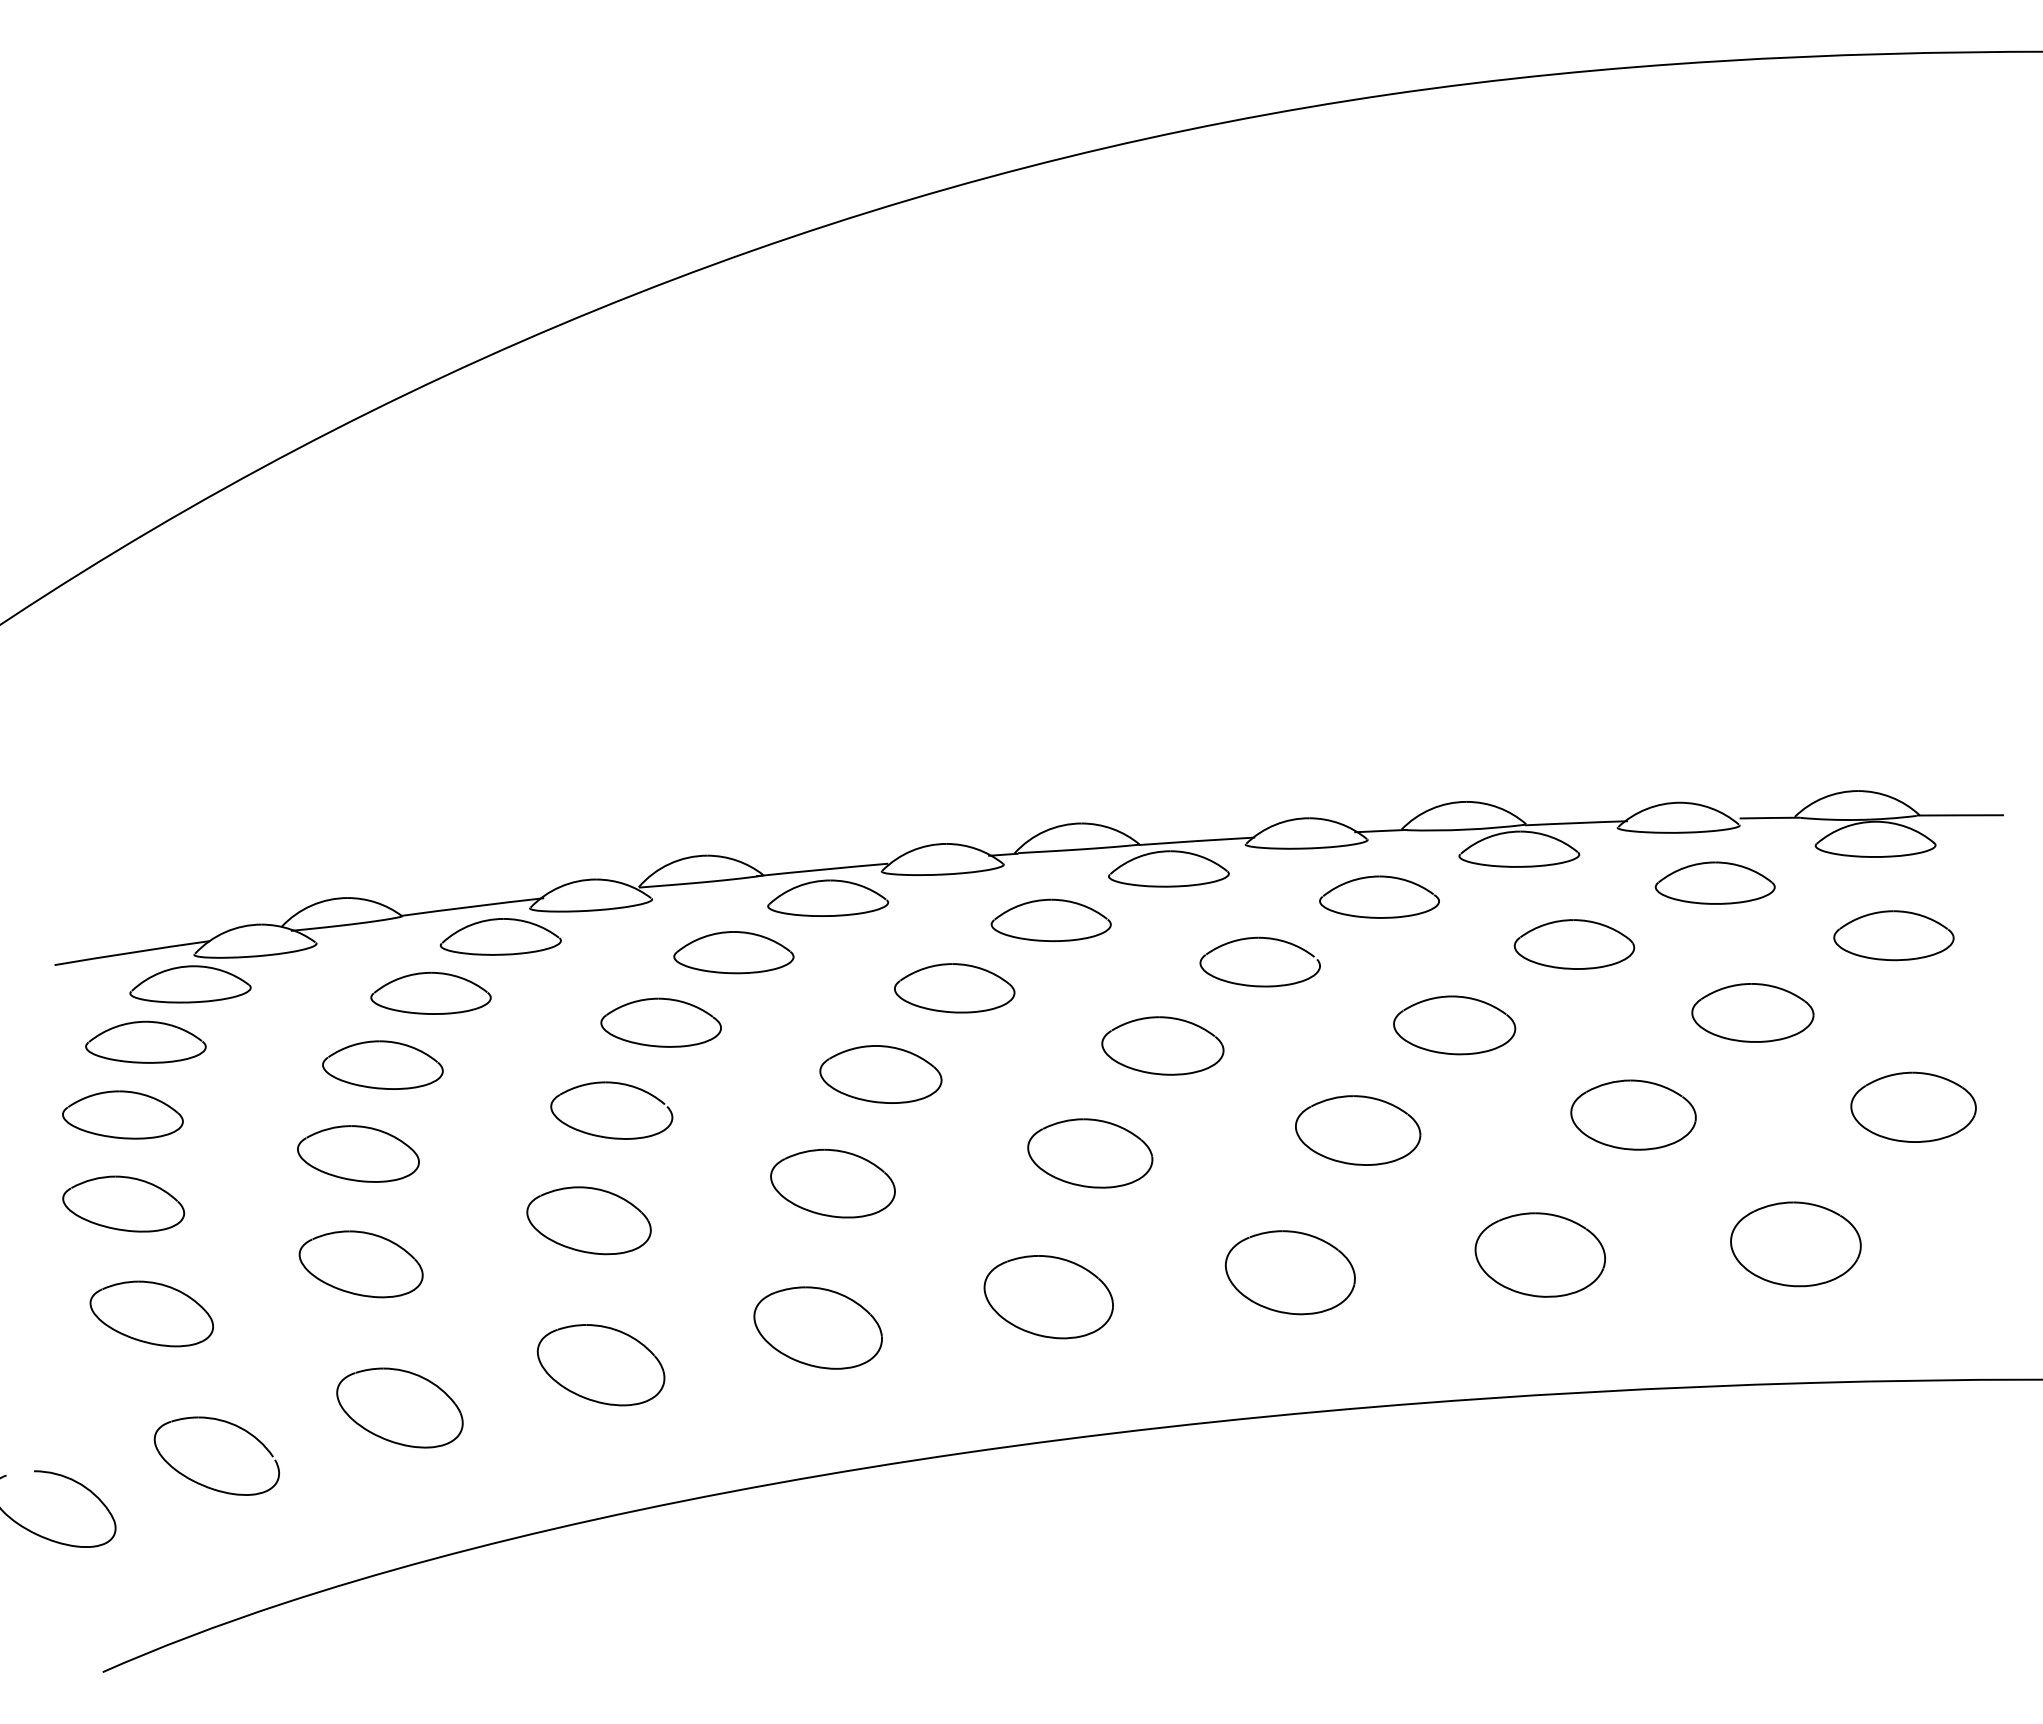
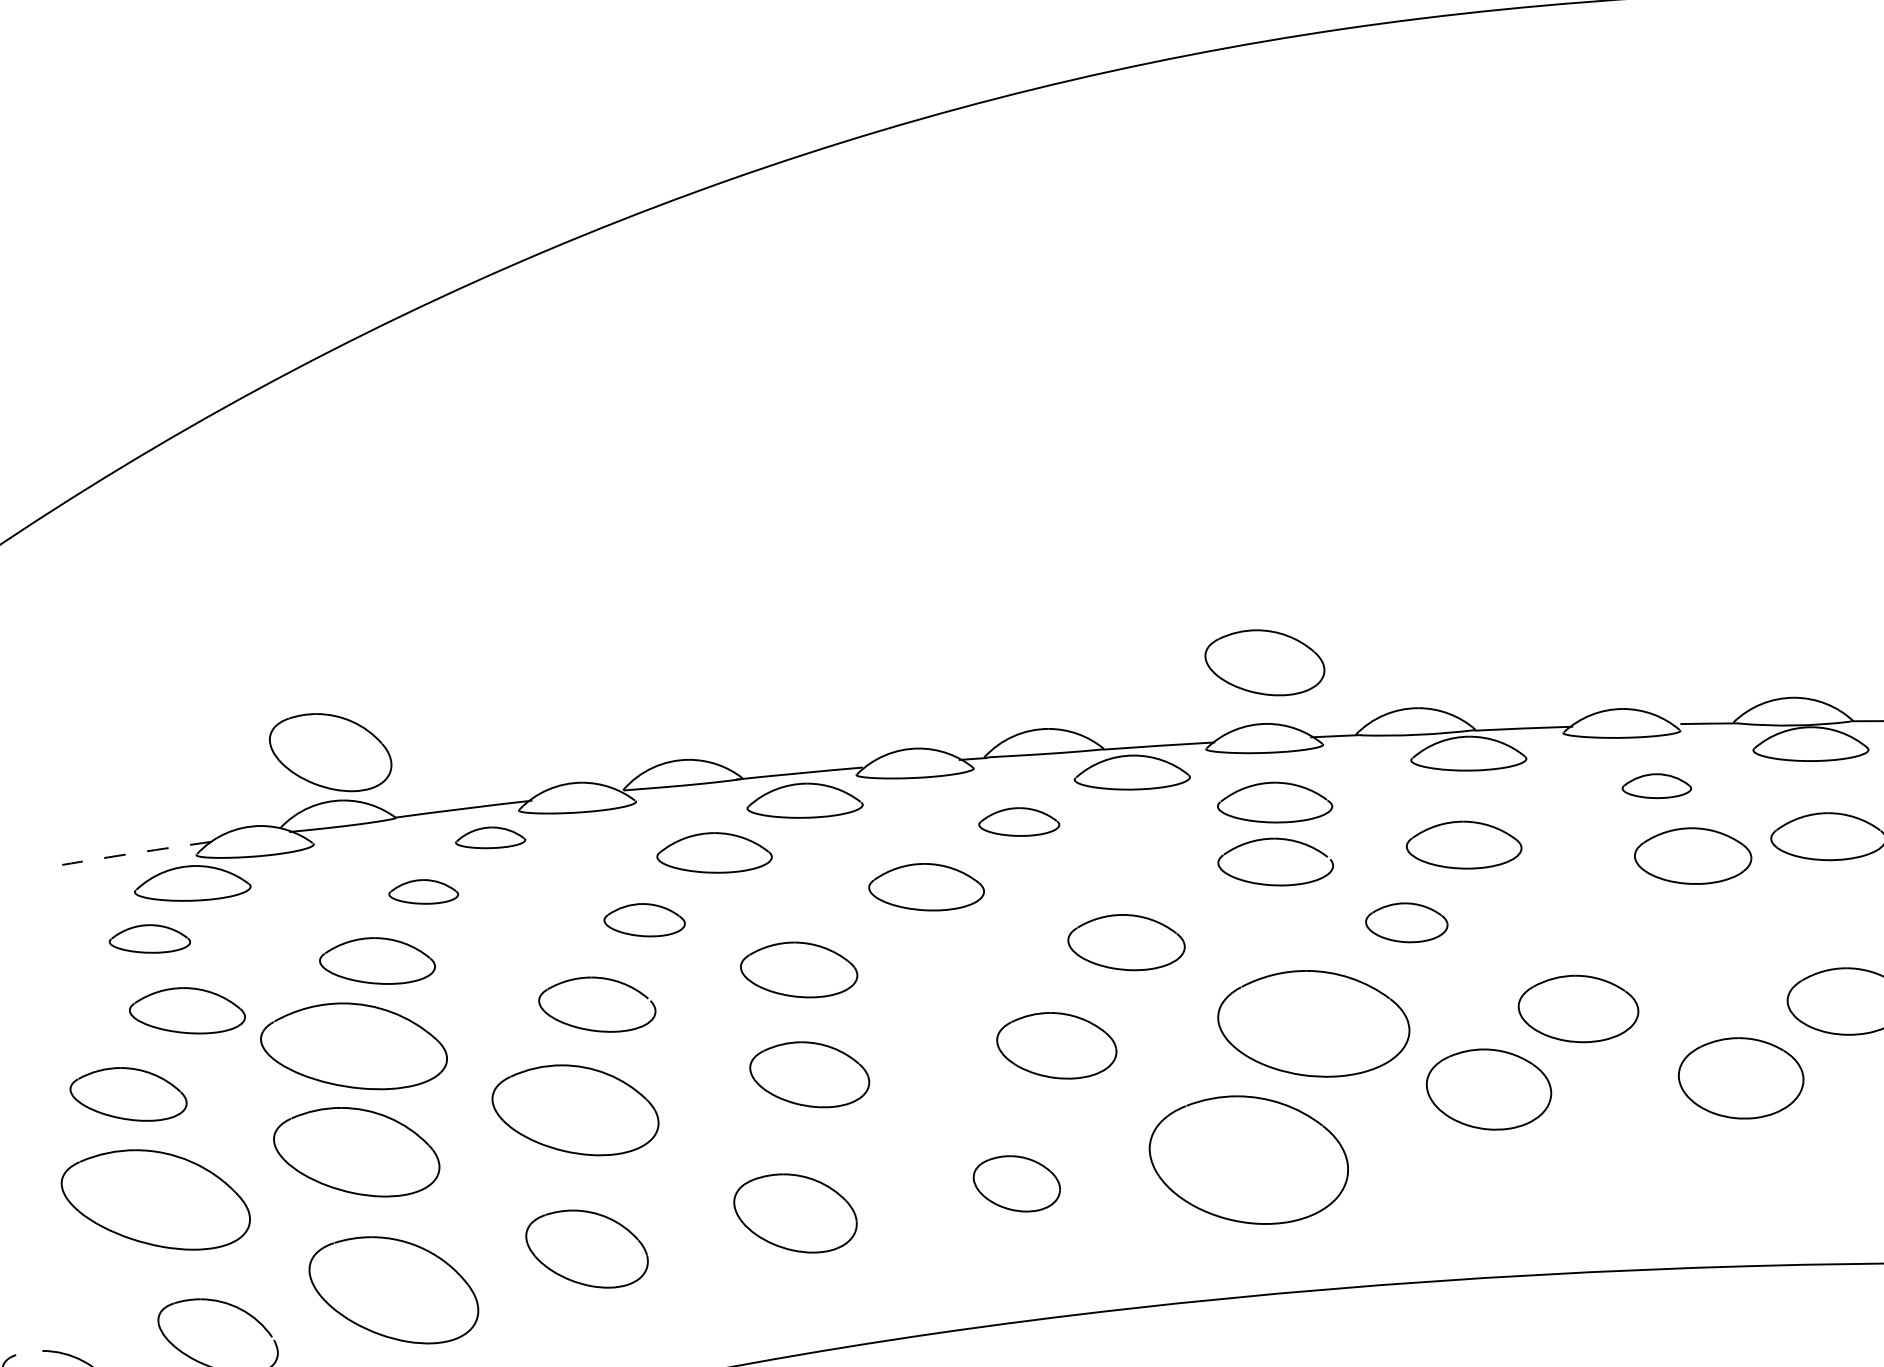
part: (1306, 754) -> (1264, 662), added
part: (333, 848) -> (330, 752), added
part: (1714, 882) -> (1656, 785), size x0.6
part: (1379, 896) -> (1275, 801), moved
part: (1050, 920) -> (1018, 822), size x0.7
part: (500, 936) -> (490, 837), size x0.6
part: (1259, 938) -> (1275, 839), moved
part: (1574, 944) -> (1464, 845), moved
arc: (132, 952) -> (137, 852), solid -> dashed
part: (430, 992) -> (423, 891), size x0.6
part: (1752, 1012) -> (1692, 855), moved
part: (660, 1022) -> (644, 920), size x0.7
part: (1454, 1025) -> (1406, 922), size x0.7
part: (145, 1041) -> (149, 938), size x0.7
part: (880, 1074) -> (798, 969), moved
part: (122, 1114) -> (186, 1010), moved
part: (1358, 1130) -> (1314, 1023), size x1.6
part: (358, 1153) -> (354, 1045), size x1.6
part: (588, 1220) -> (574, 1110), size x1.4
part: (1795, 1244) -> (1740, 1078), moved
part: (1539, 1254) -> (1488, 1089), moved
part: (360, 1264) -> (356, 1152), size x1.4
part: (1290, 1272) -> (1249, 1160), size x1.6
part: (1048, 1297) -> (1016, 1184), size x0.7
part: (151, 1313) -> (155, 1199), size x1.6
part: (399, 1407) -> (393, 1289), size x1.4

